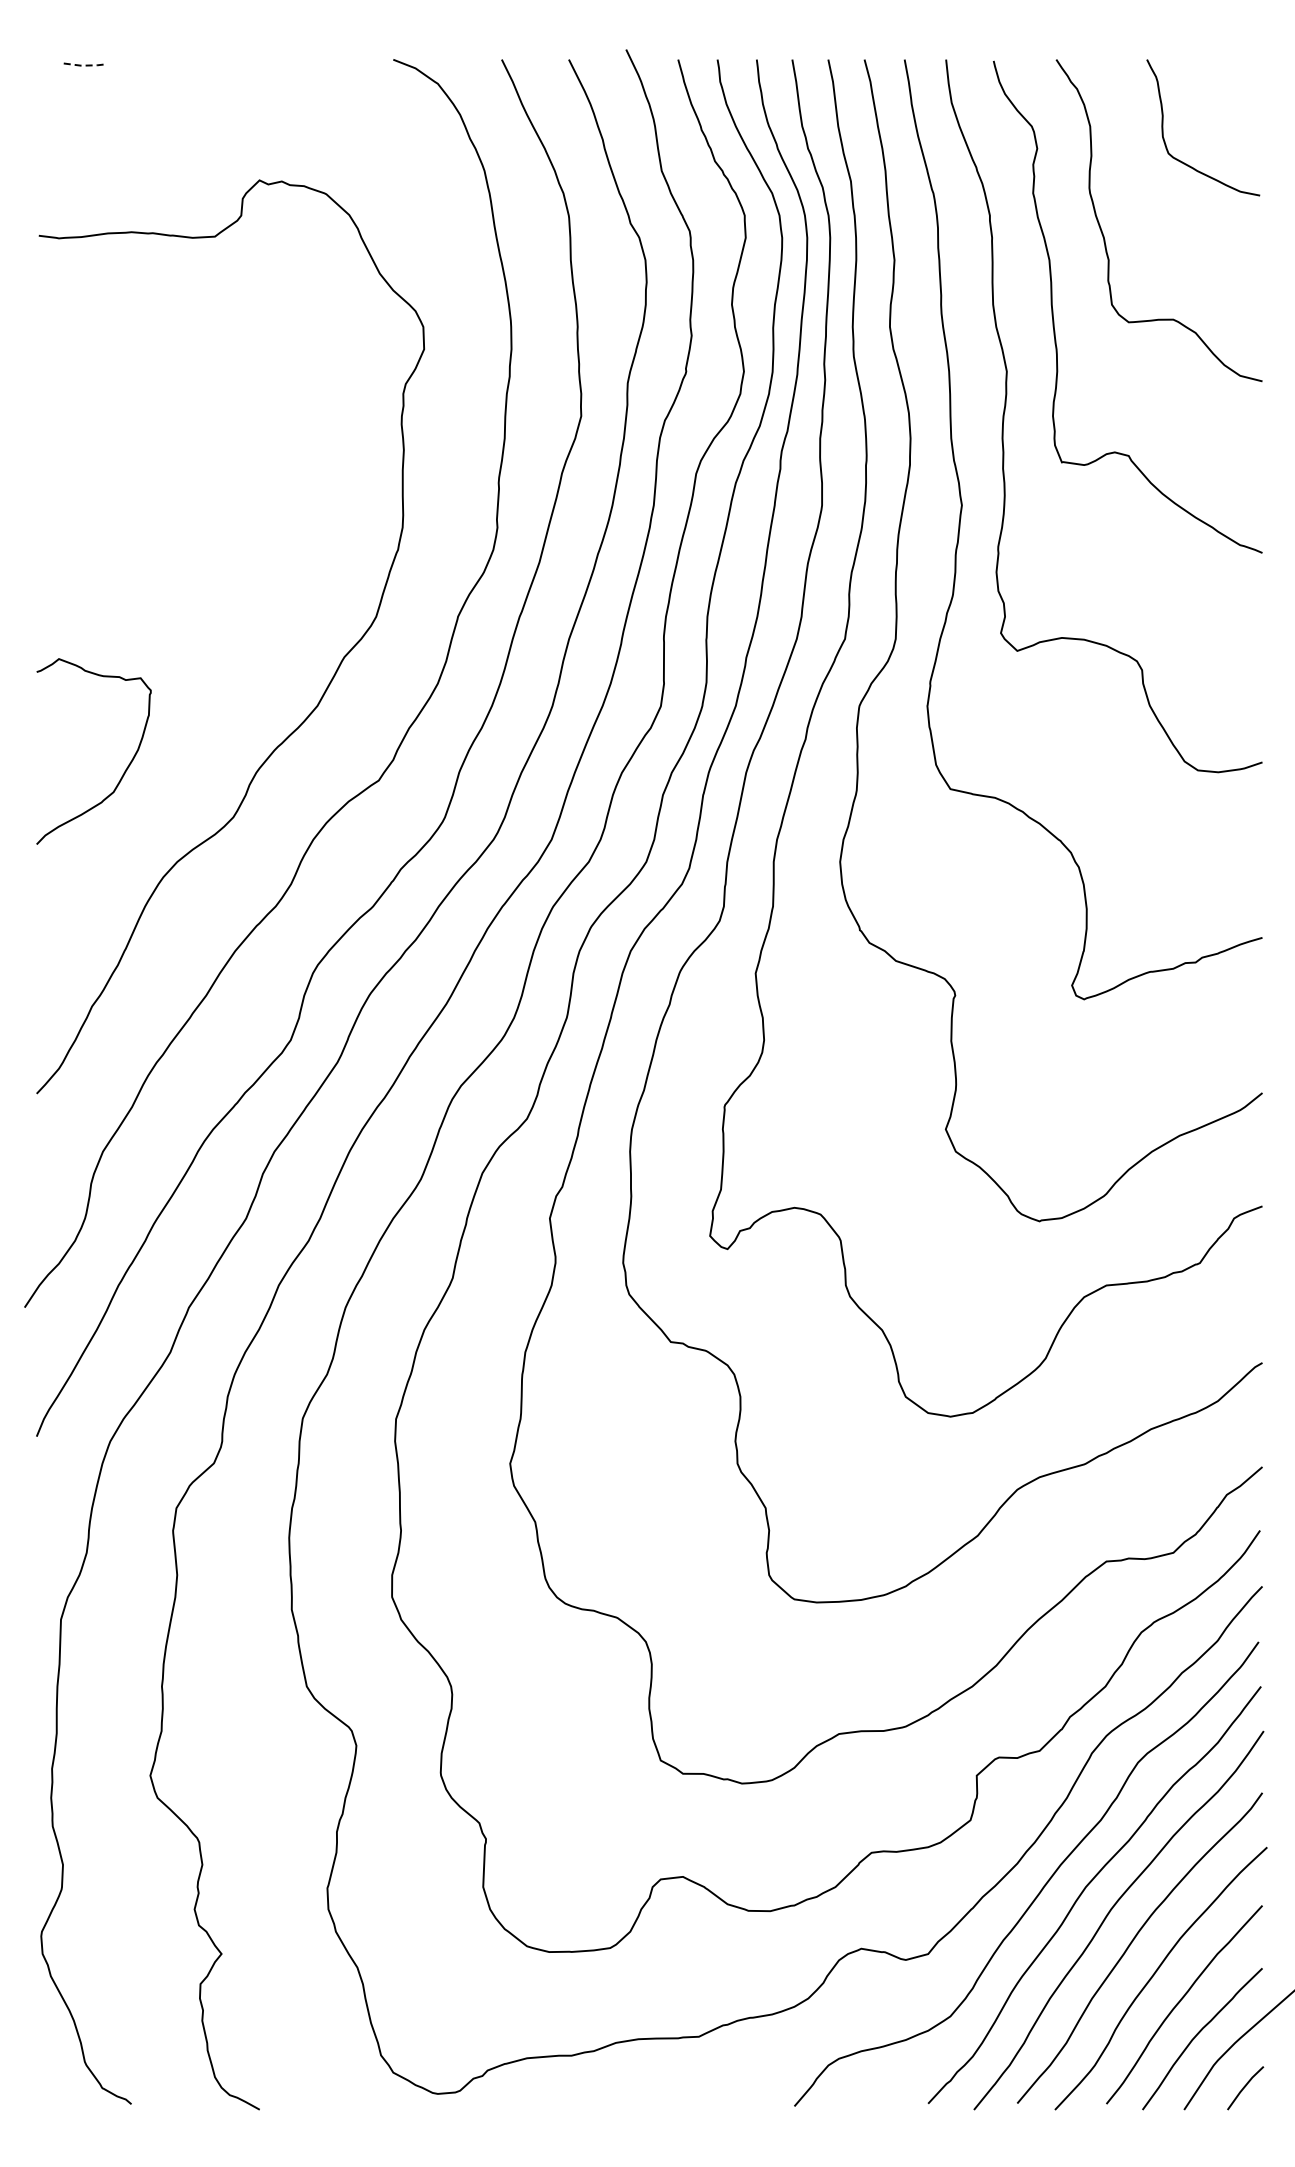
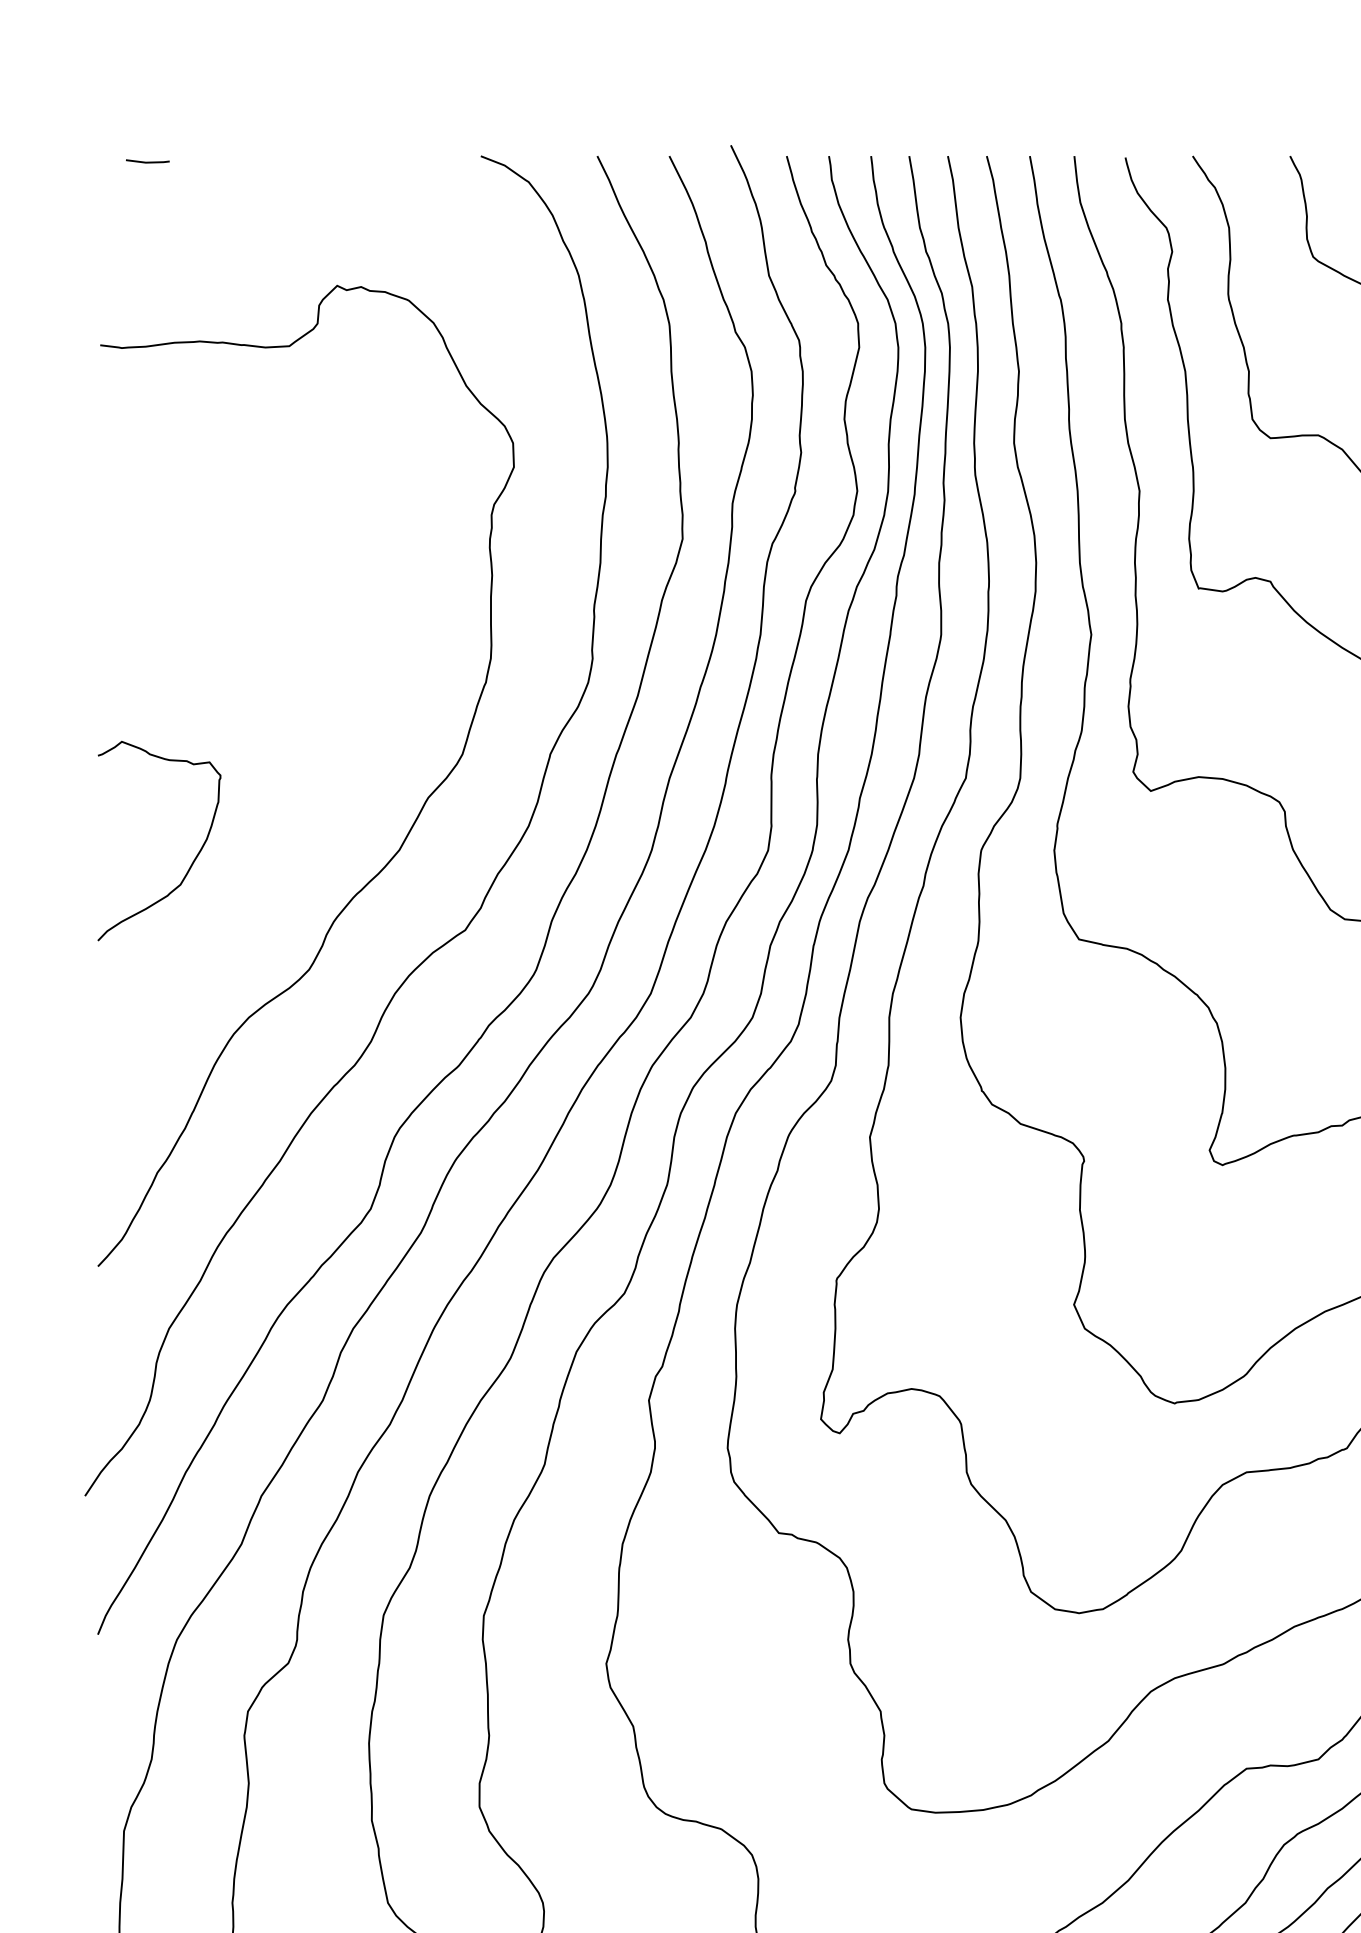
line: (83, 65) -> (148, 162), dashed -> solid
curve: (123, 772) -> (191, 863), moved

